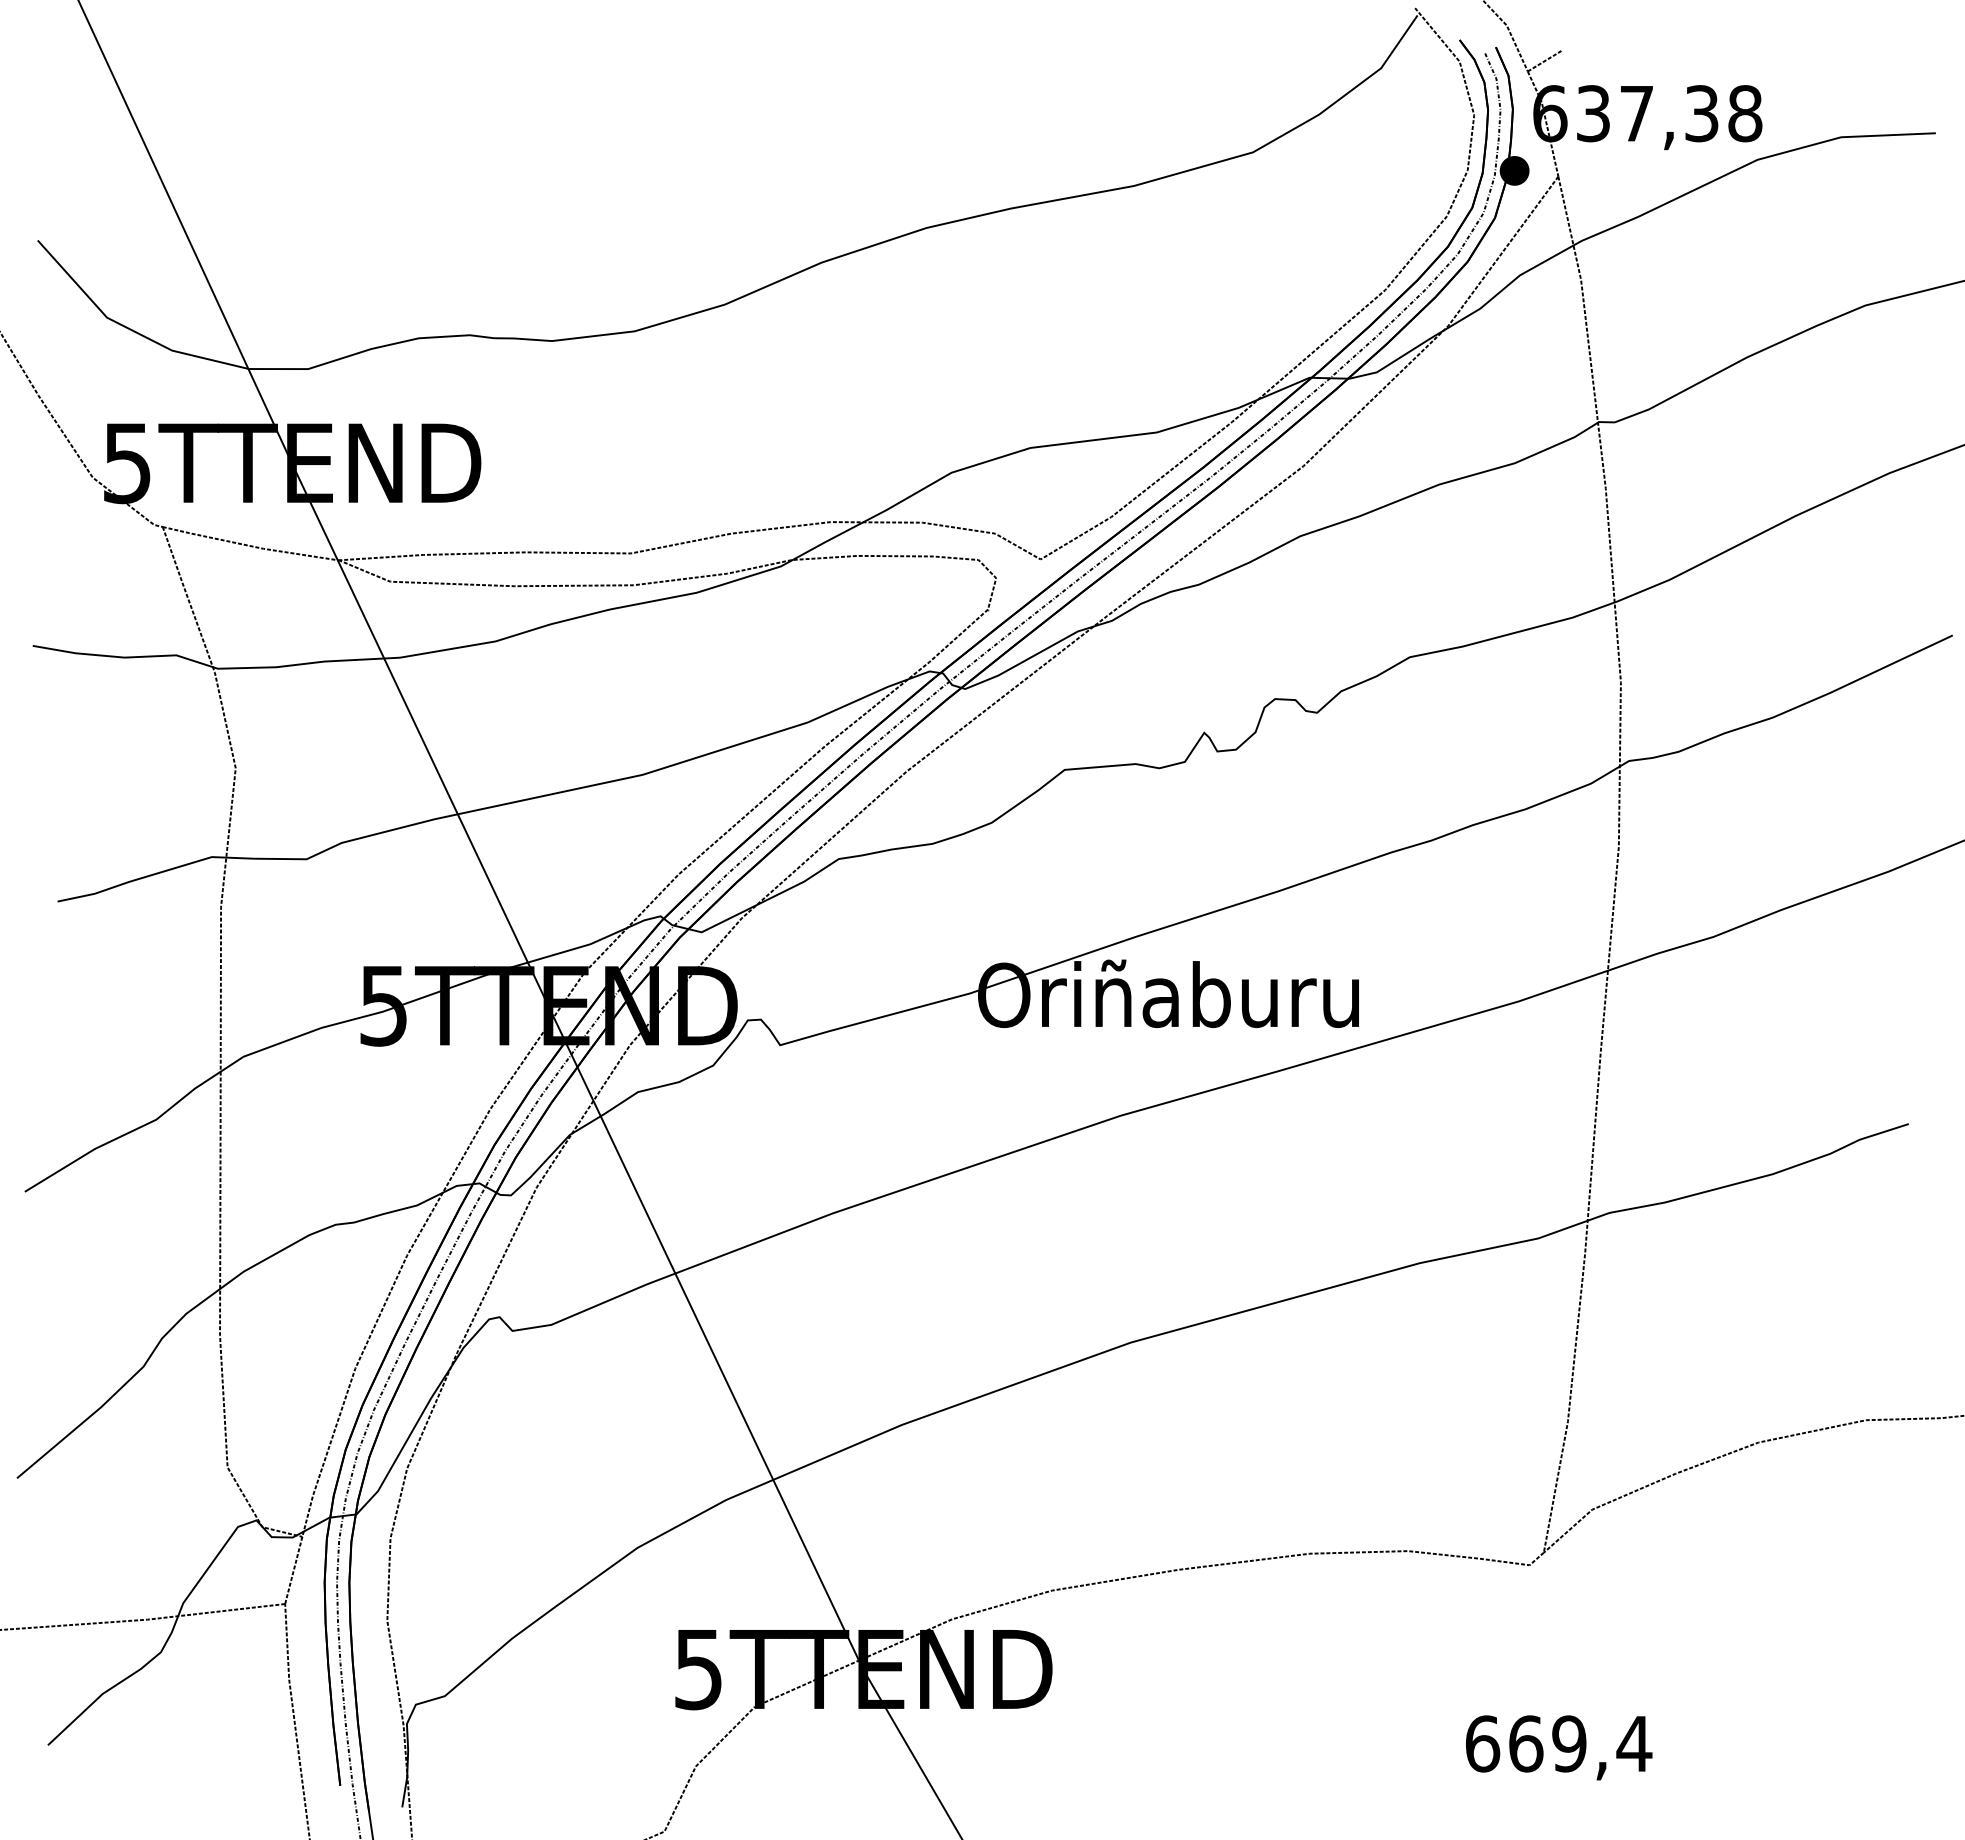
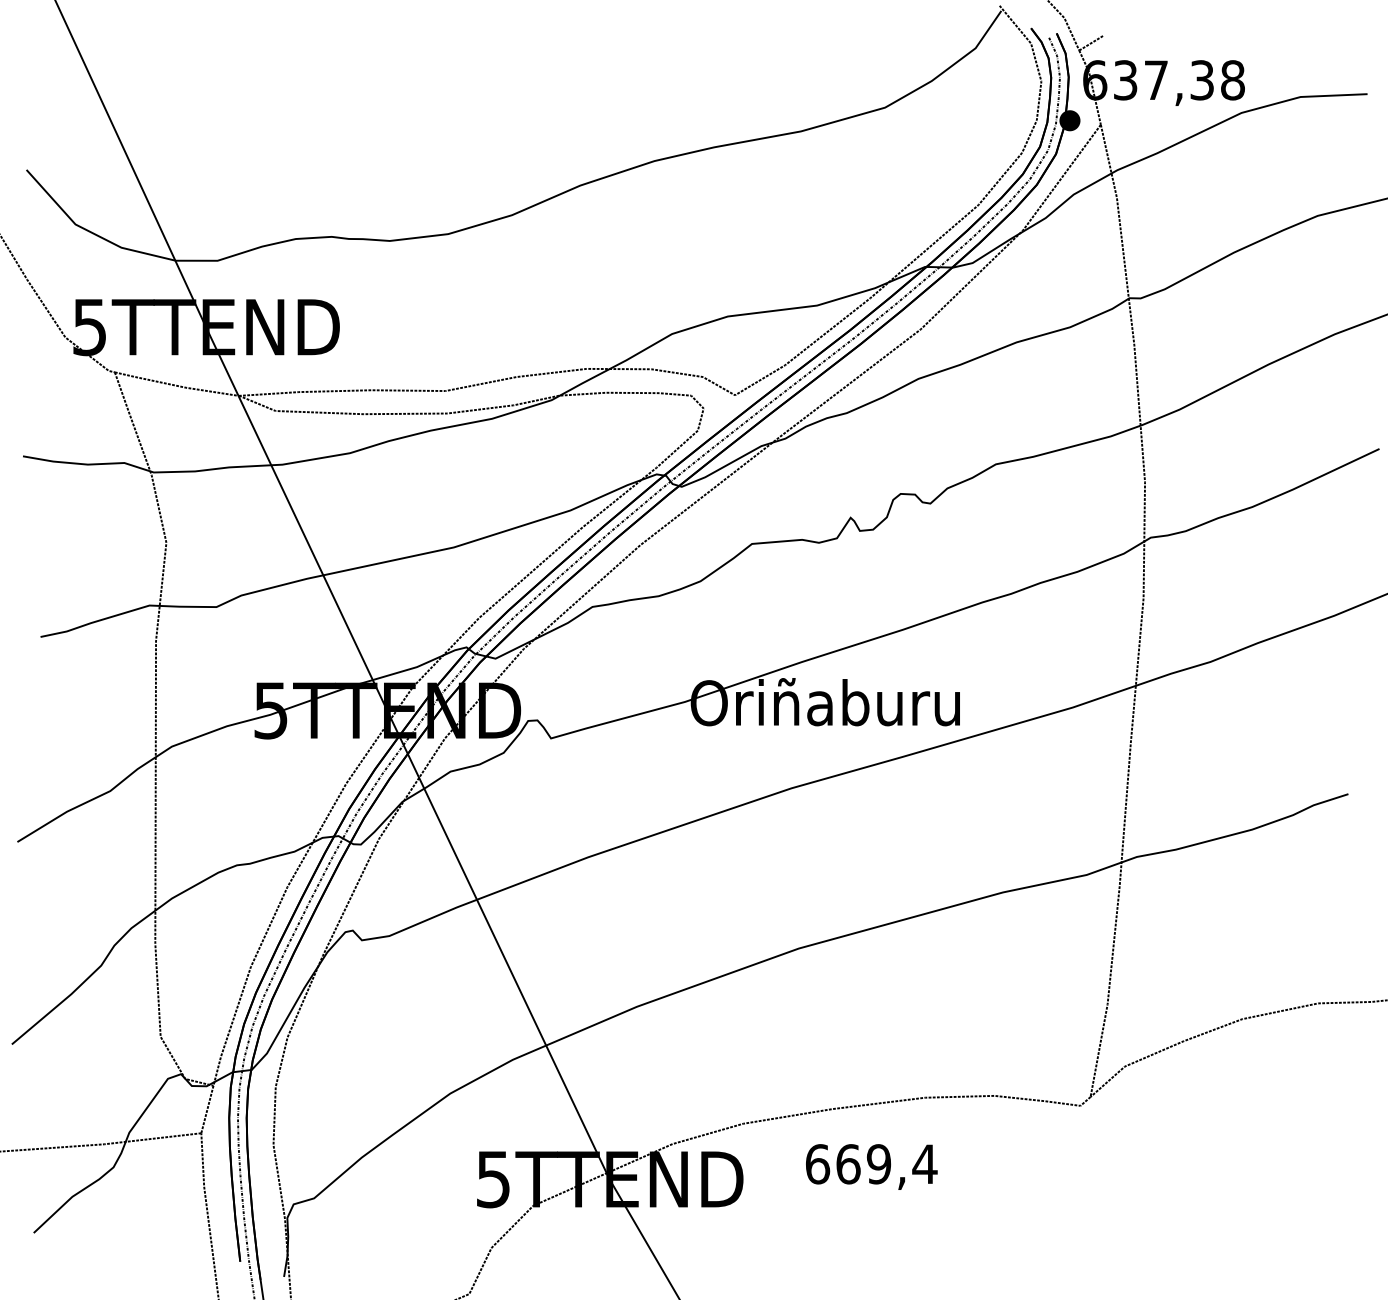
text: (1559, 1747) -> (872, 1166), moved

